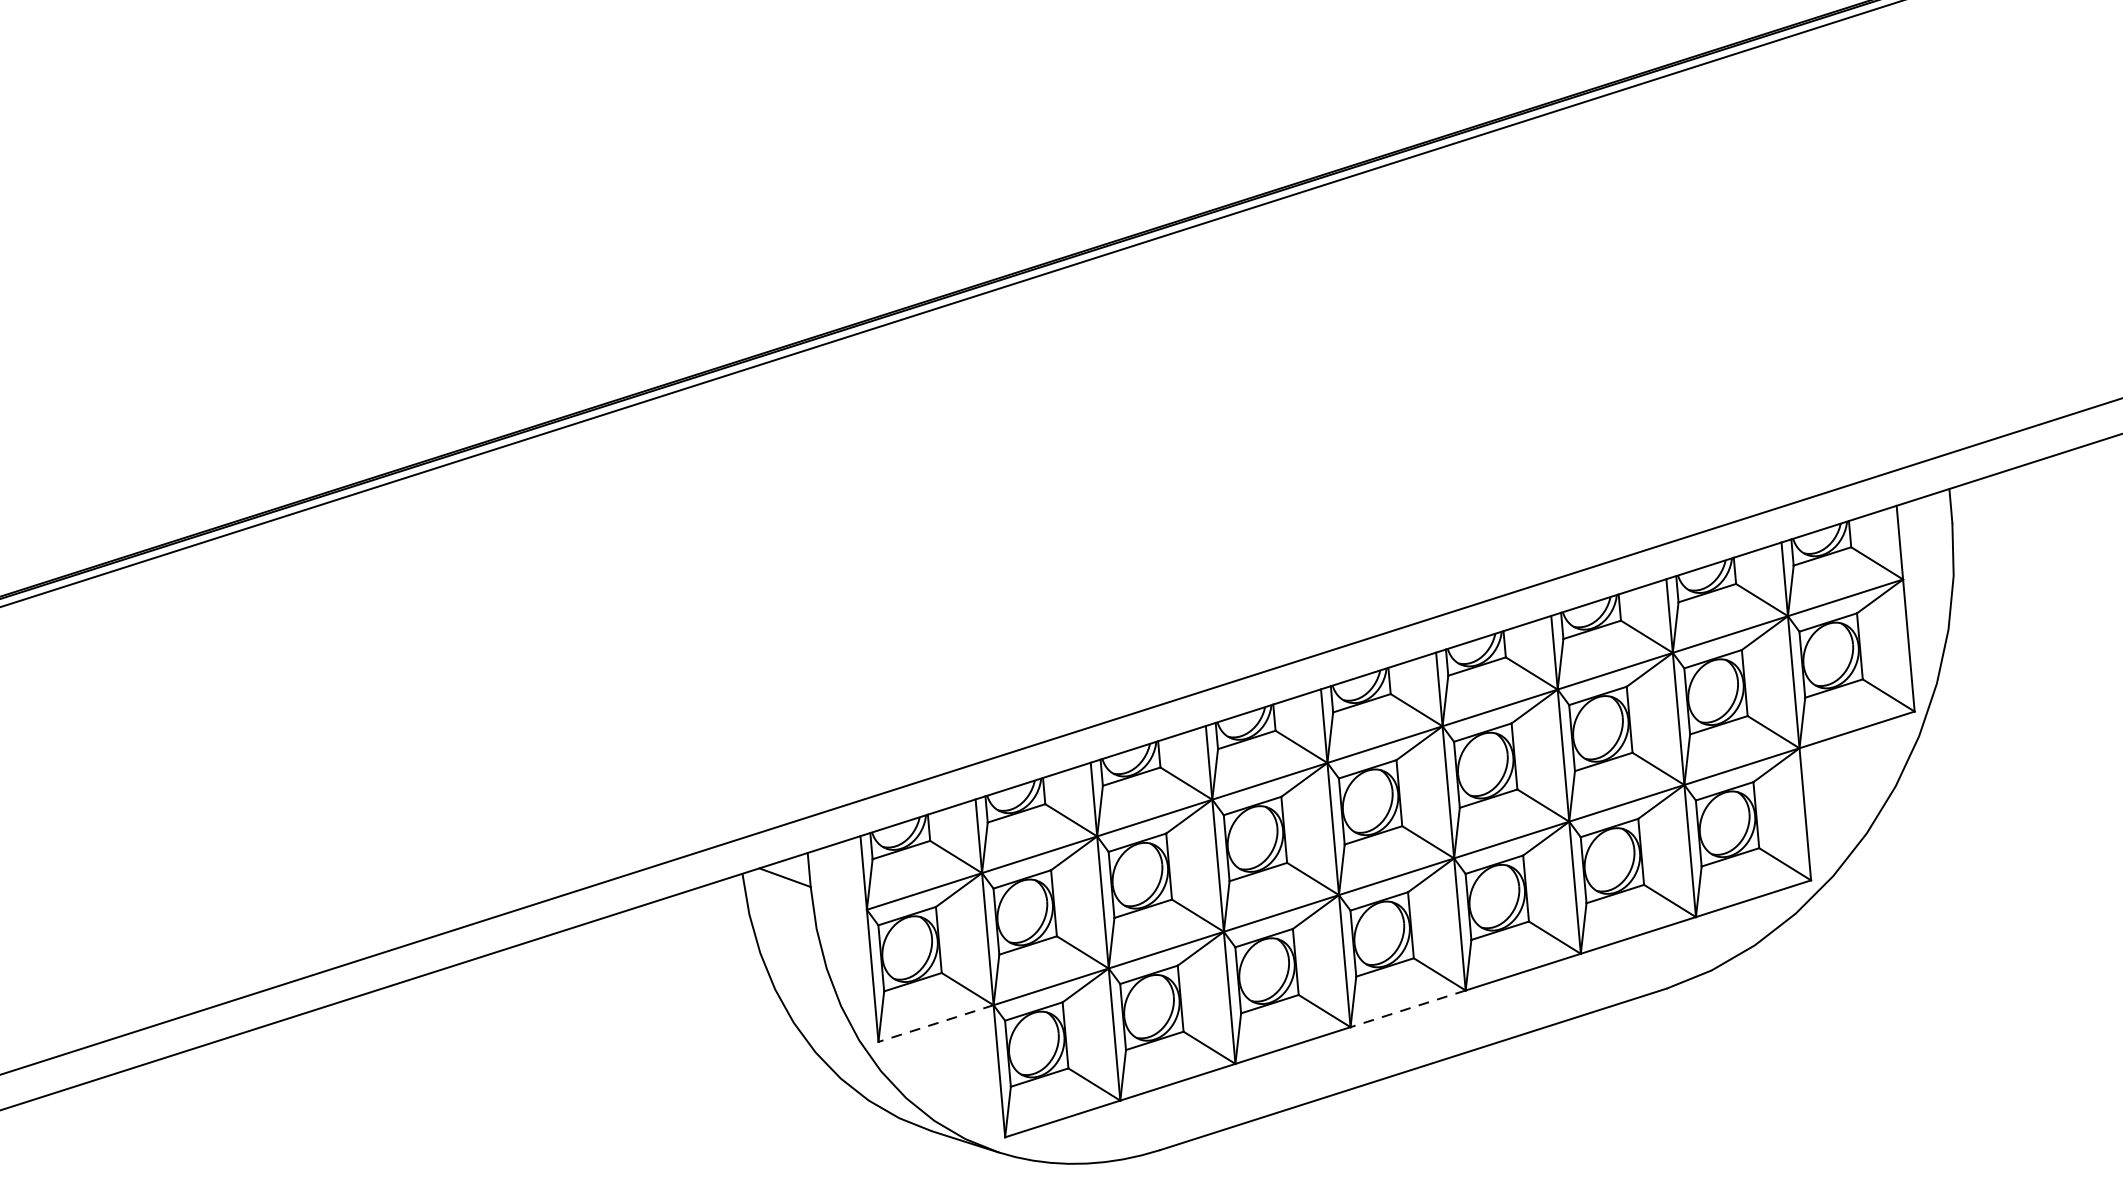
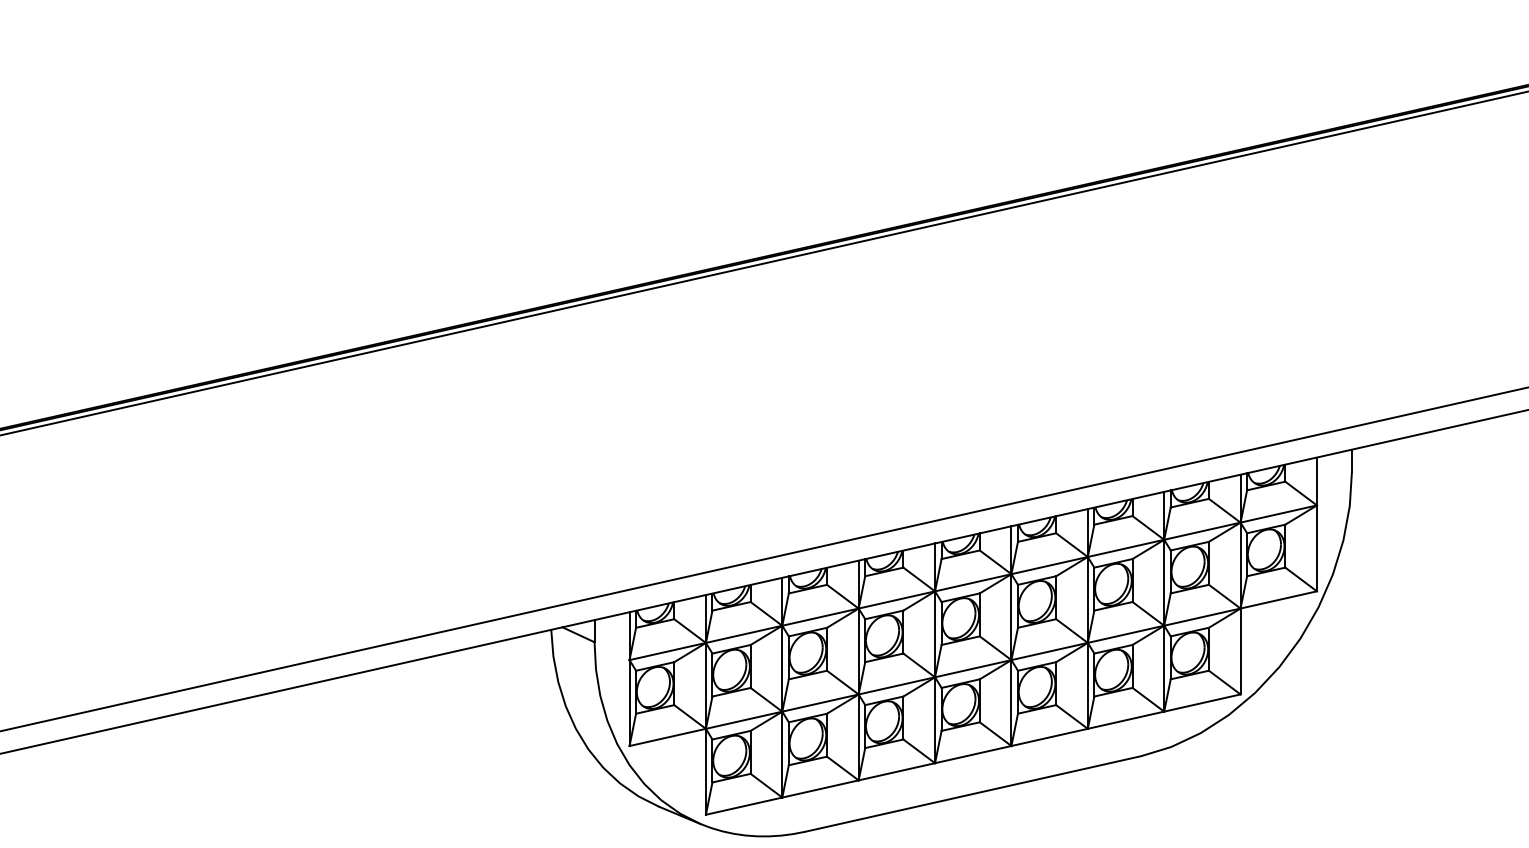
line: (1406, 1008) -> (972, 754), dashed -> solid
line: (935, 1023) -> (667, 737), dashed -> solid

